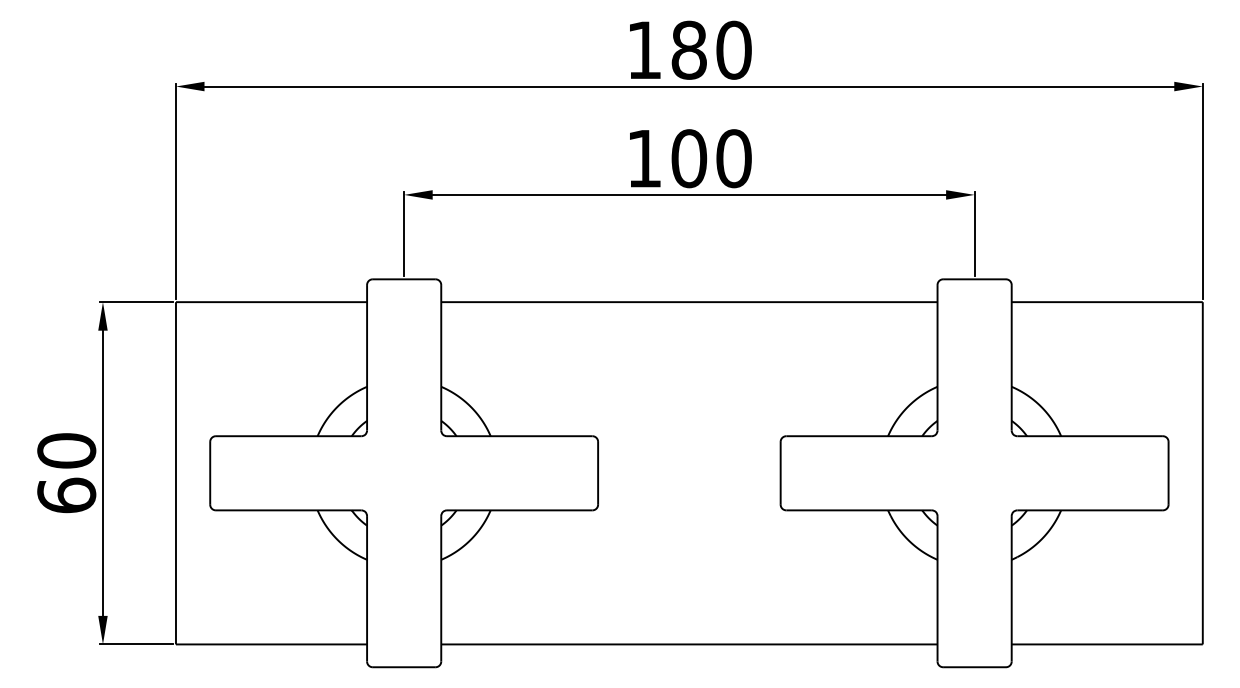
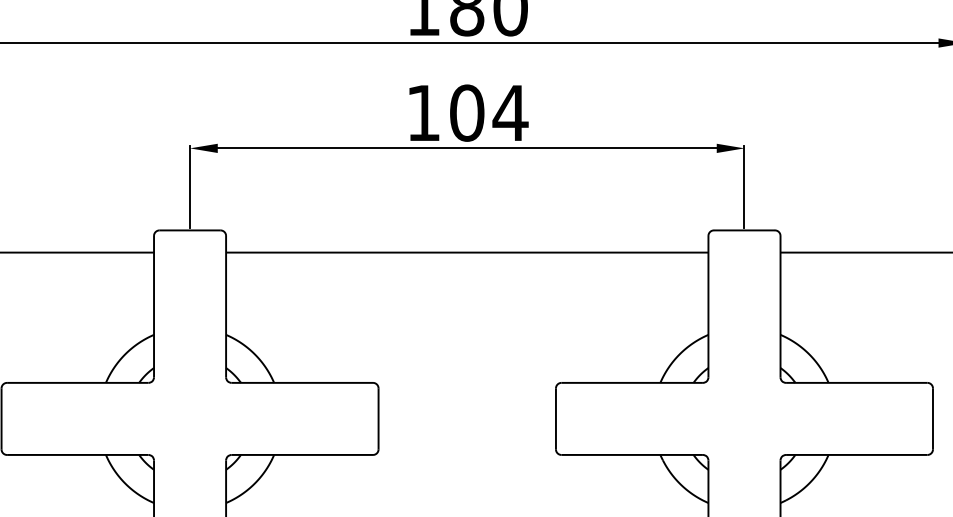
text: (733, 158) -> (510, 112), 100 -> 104

